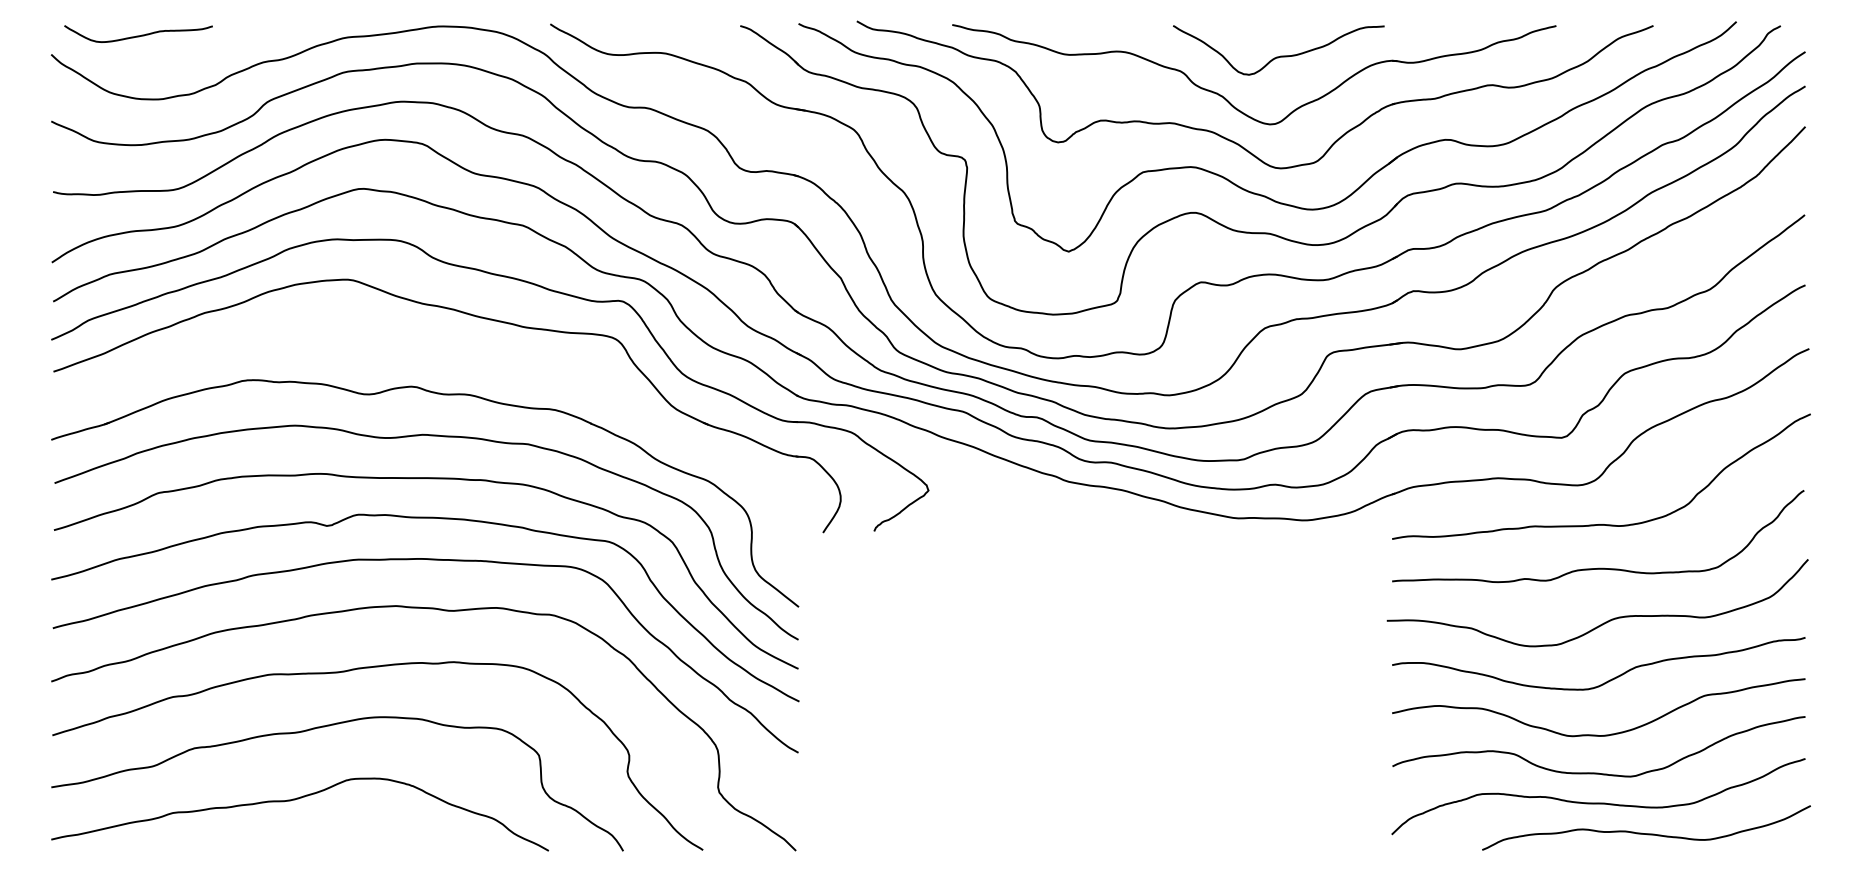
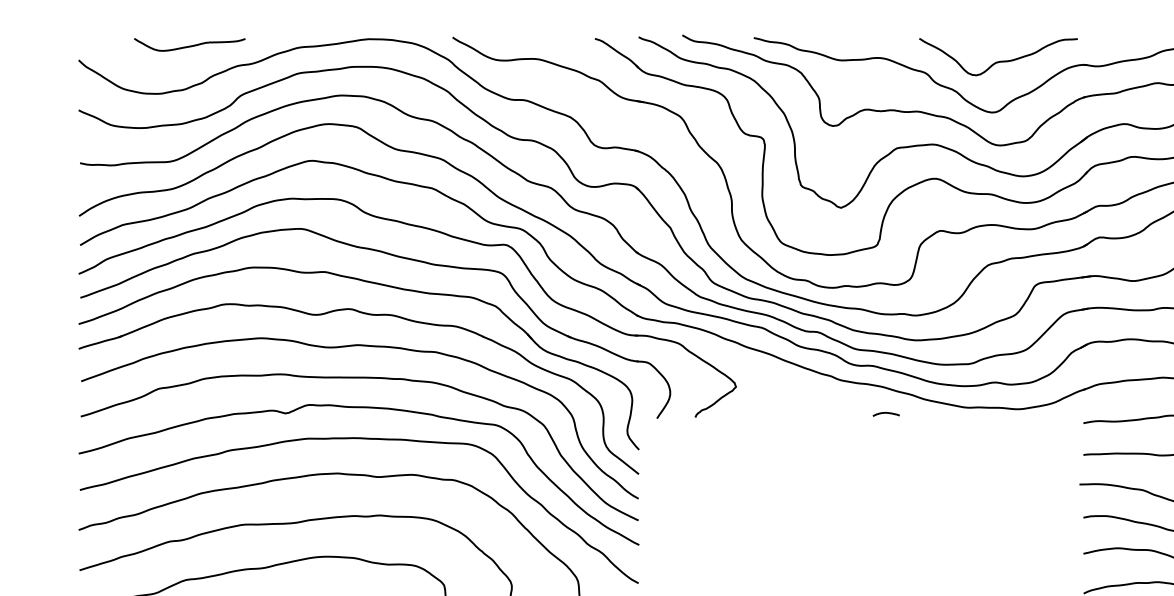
curve: (138, 35) -> (189, 45), moved
part: (447, 353) -> (375, 284), added
curve: (1129, 526) -> (886, 413), added

